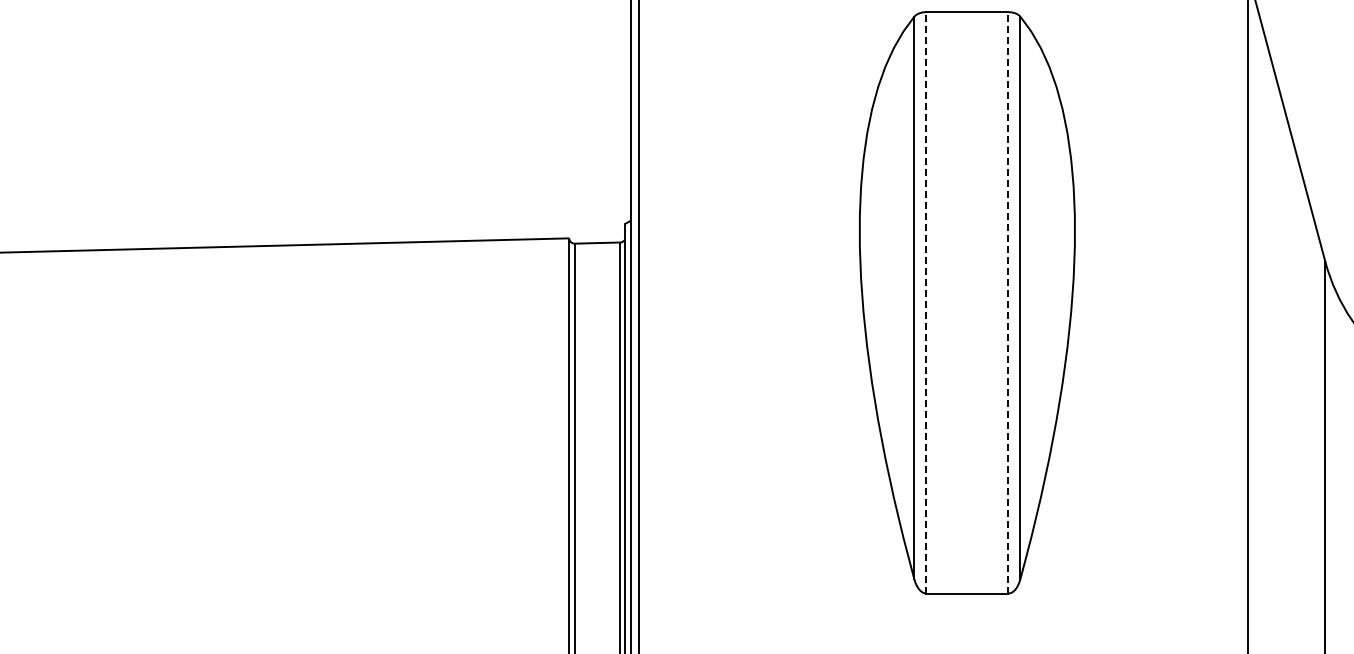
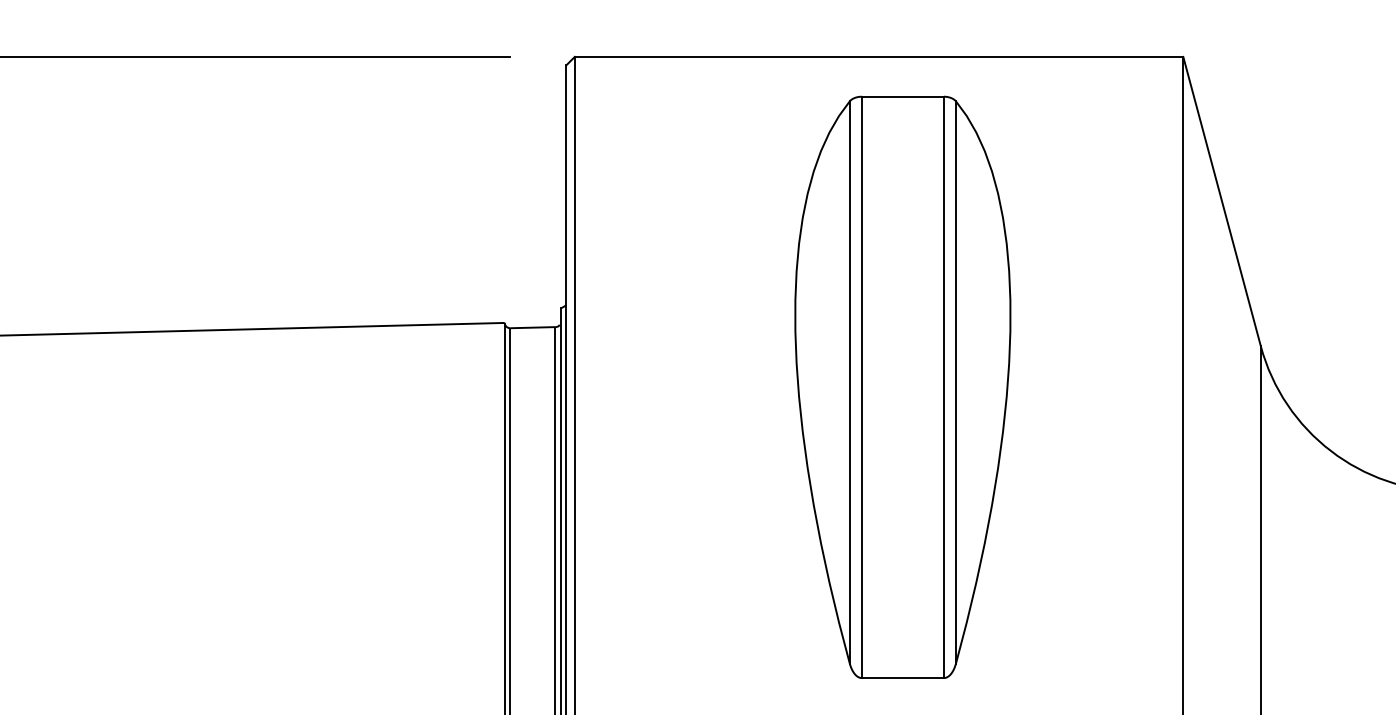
line: (925, 302) -> (861, 387), dashed -> solid
line: (1007, 302) -> (943, 387), dashed -> solid

